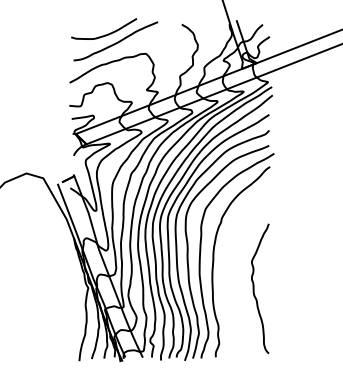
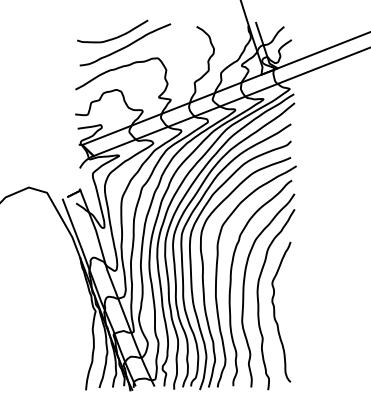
part: (239, 269) -> (258, 291), added

